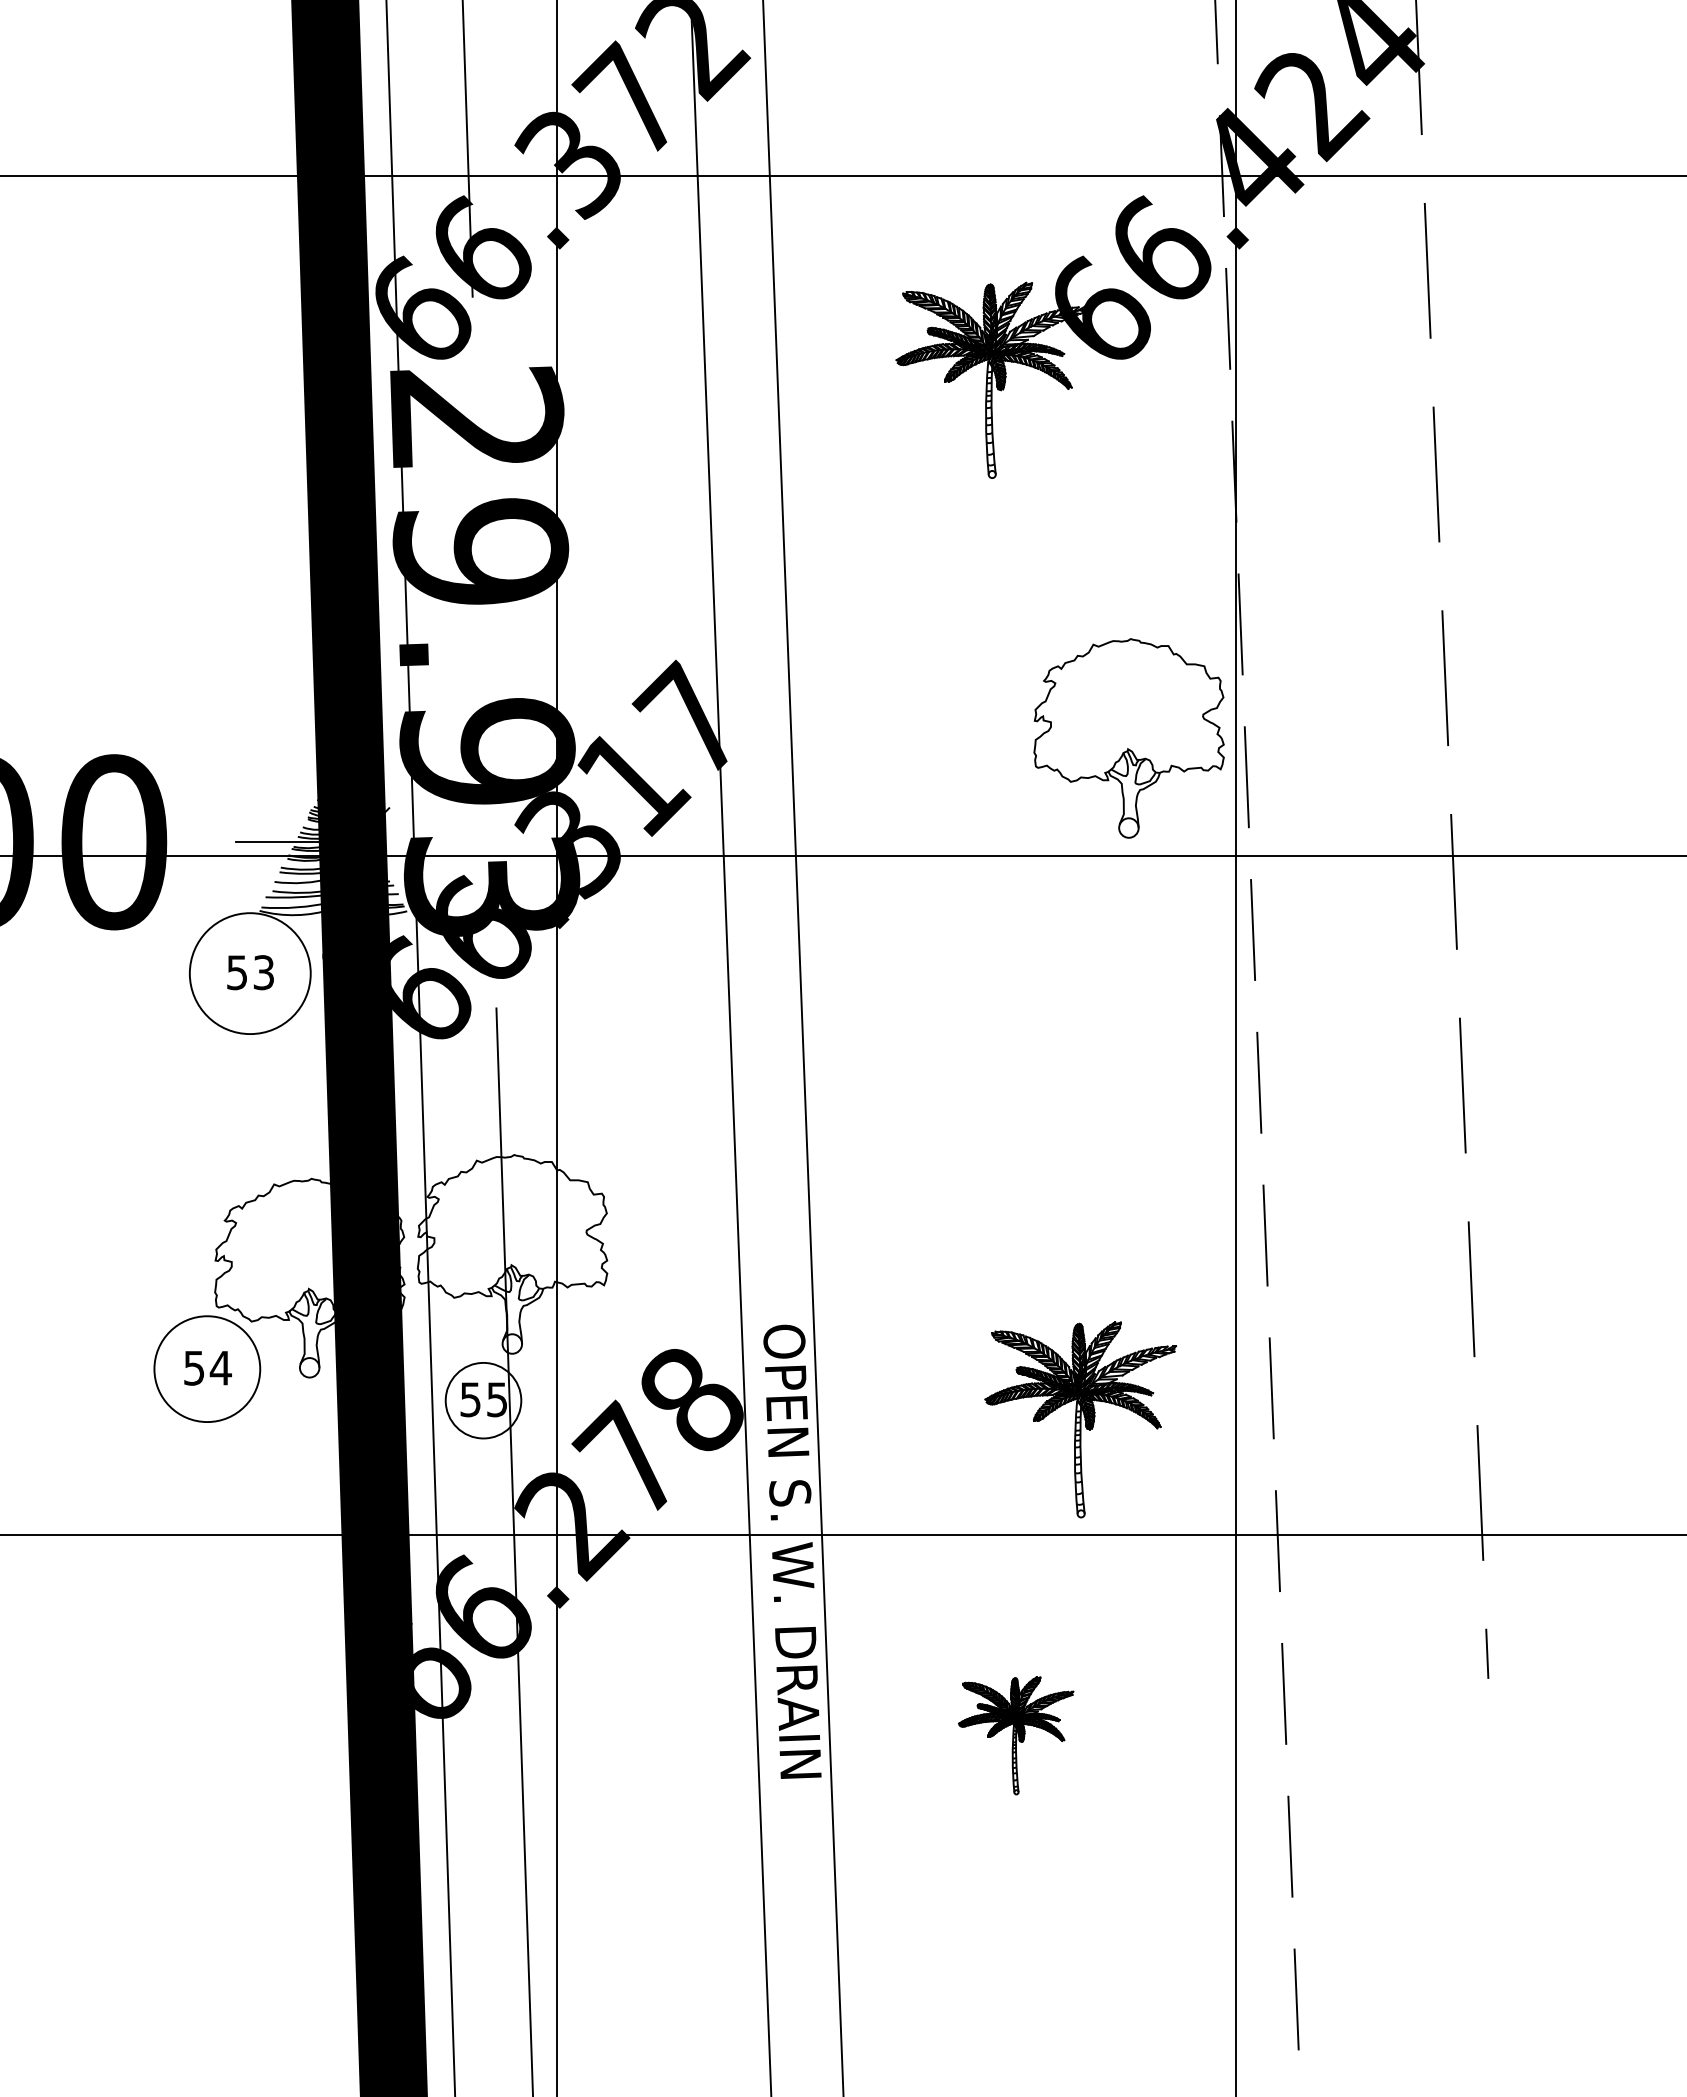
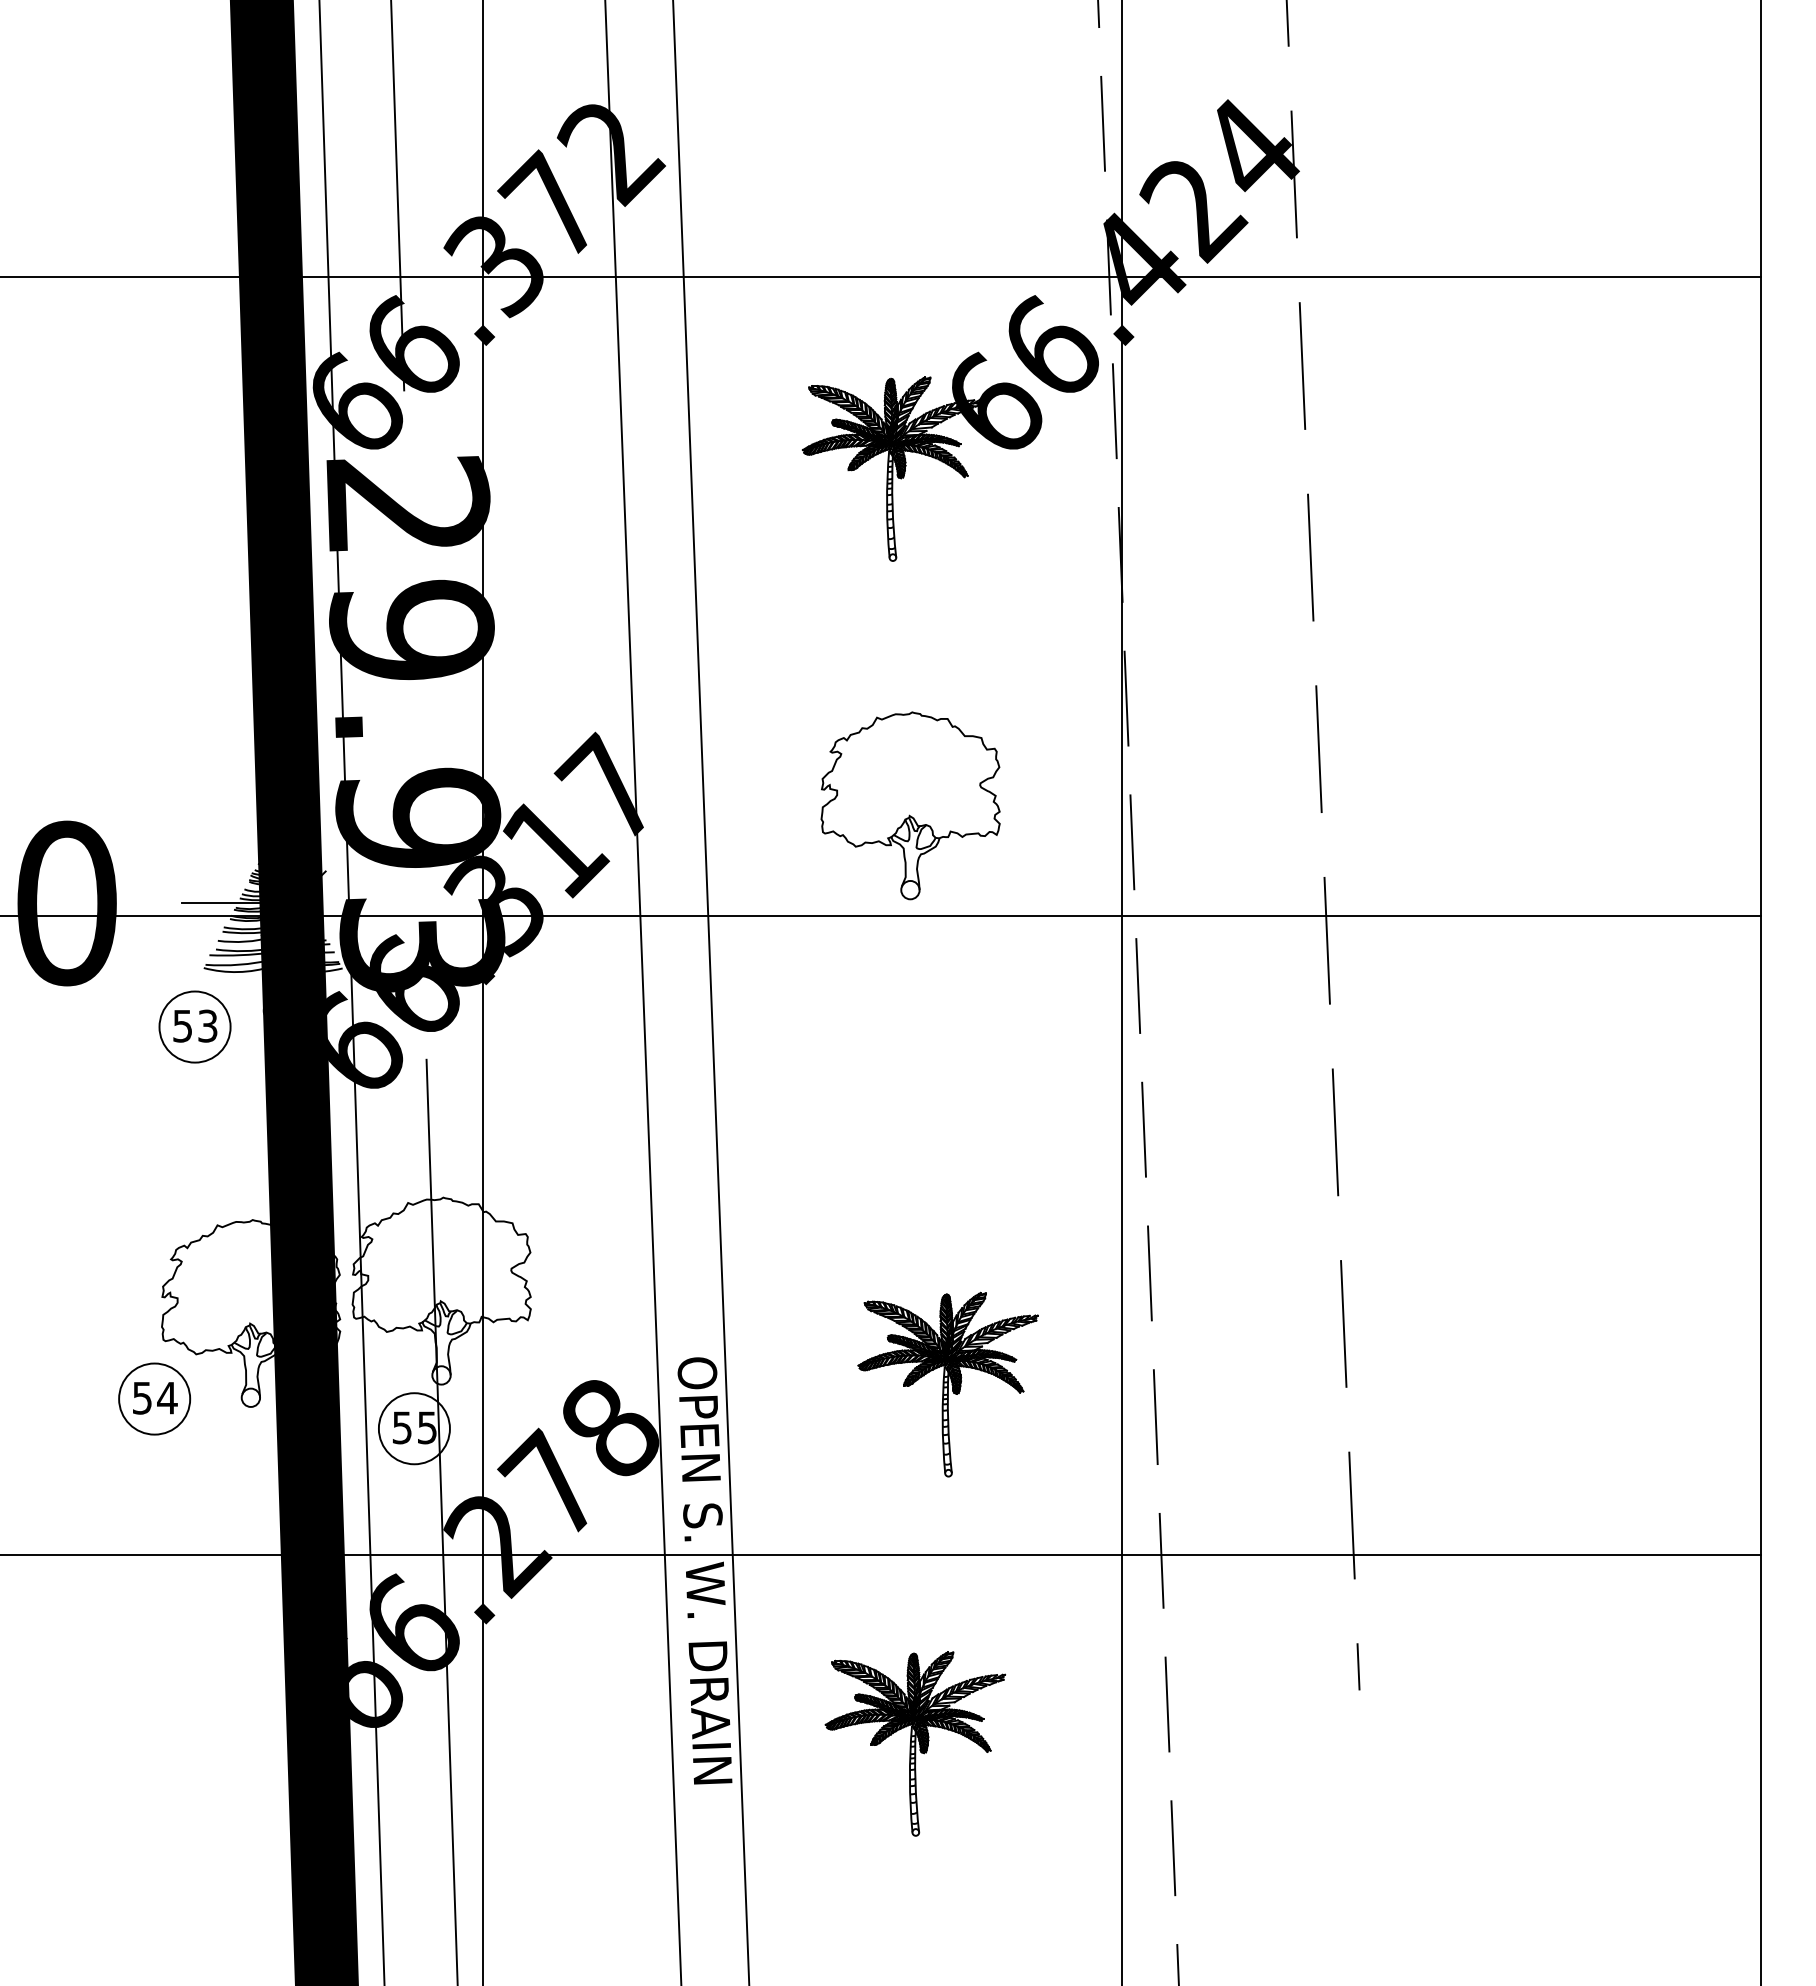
part: (1128, 738) -> (910, 805), moved
circle: (249, 973) -> (194, 1026), size x0.62
circle: (207, 1368) -> (154, 1398), size x0.71
part: (1080, 1419) -> (947, 1384), moved
part: (1016, 1735) -> (915, 1743), size x1.67

